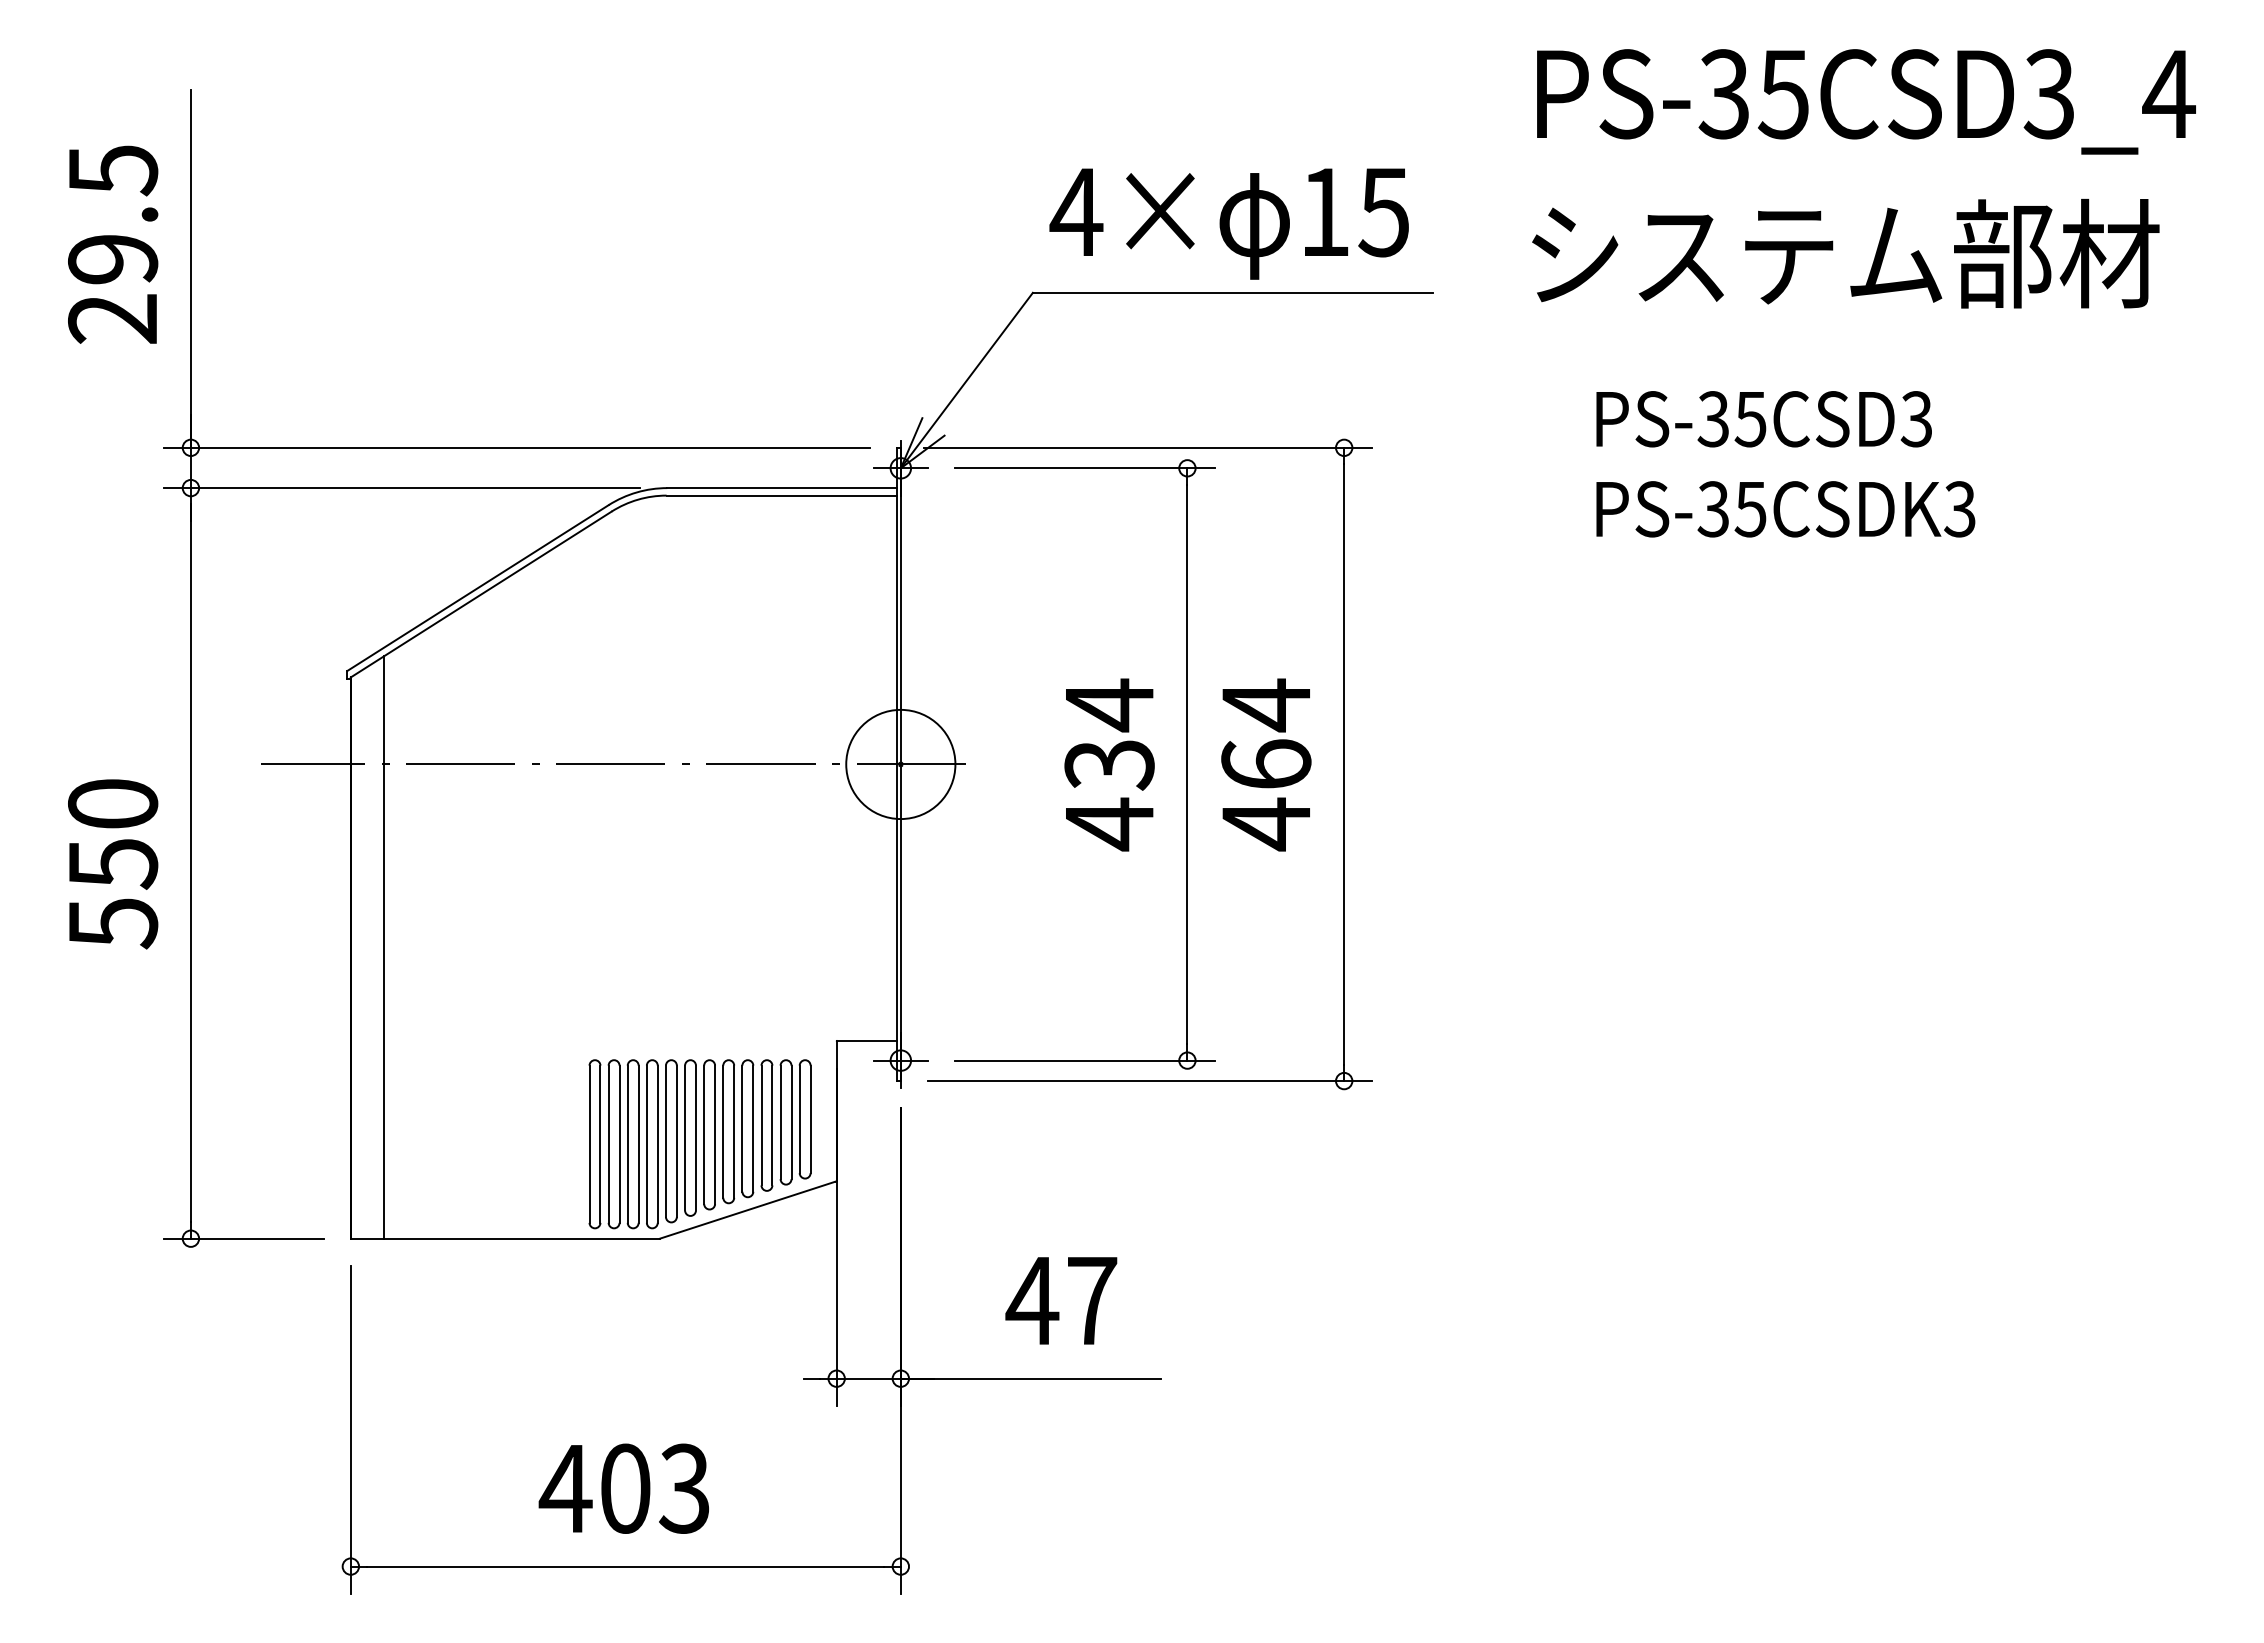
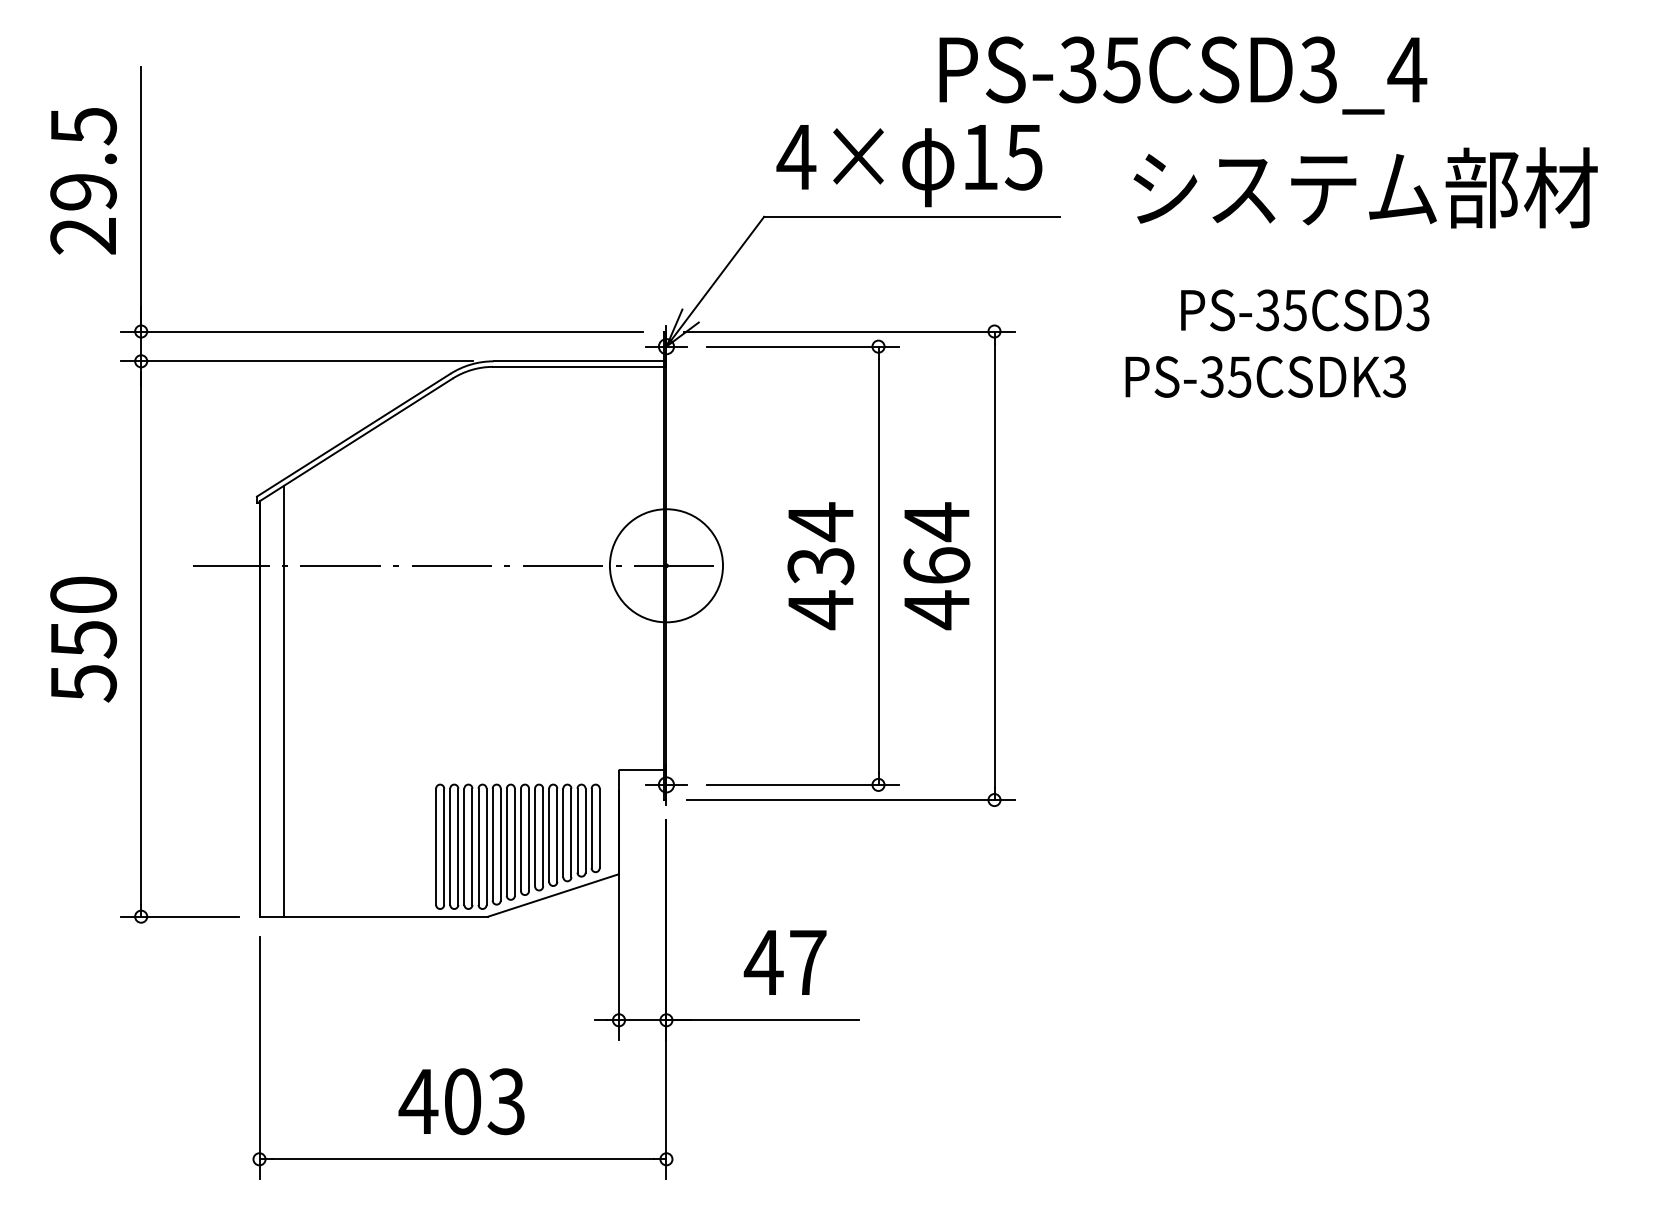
text: (1866, 101) -> (1183, 75), moved
text: (1785, 509) -> (1265, 377), moved
circle: (900, 764) -> (666, 565), size x1.4

